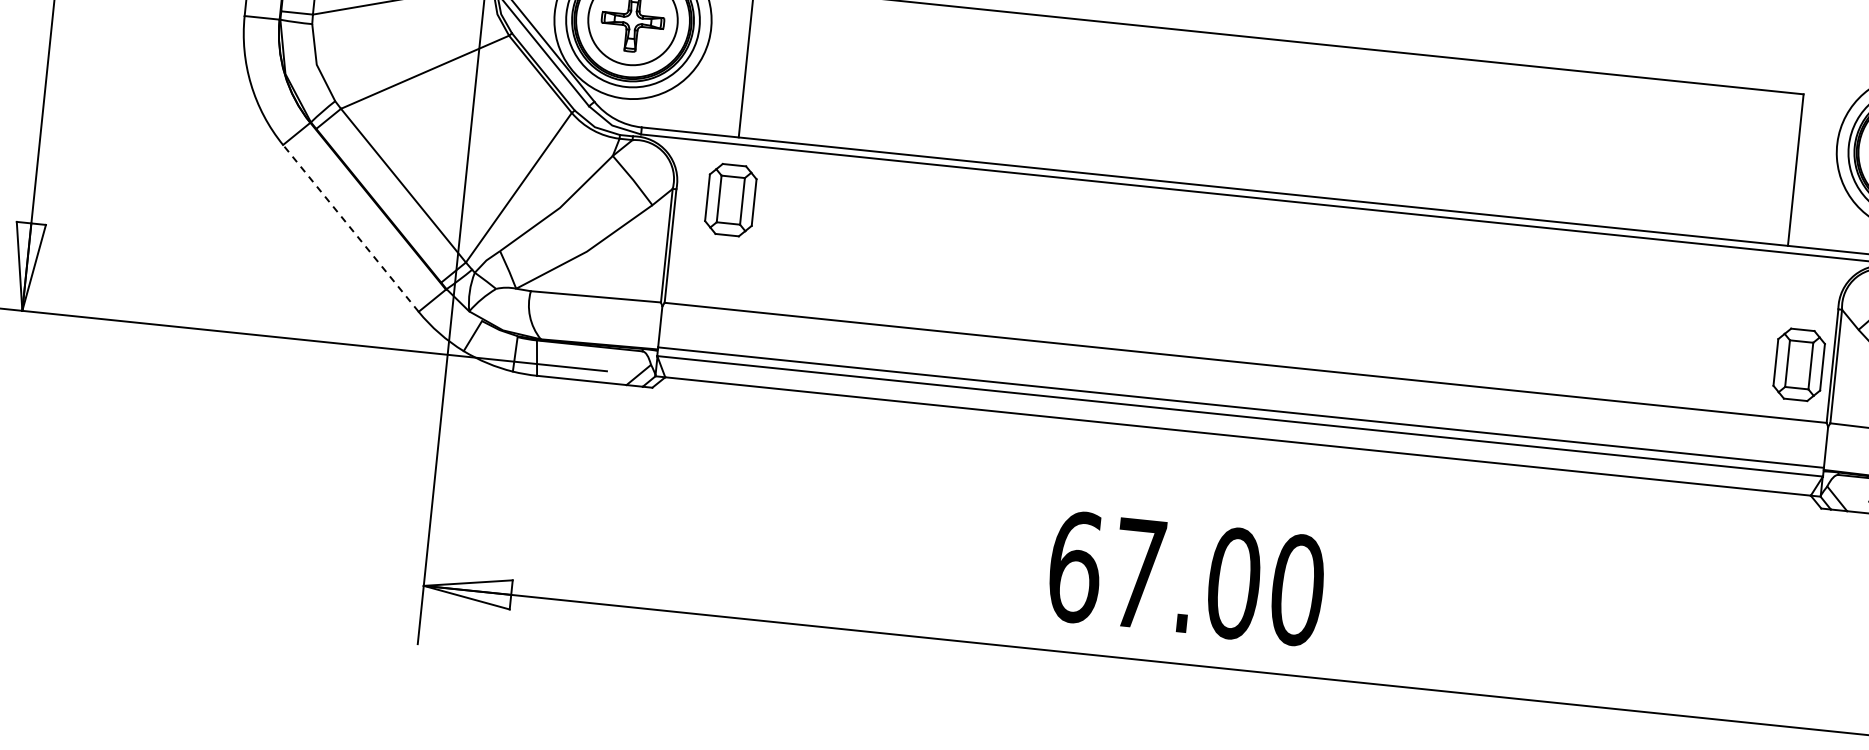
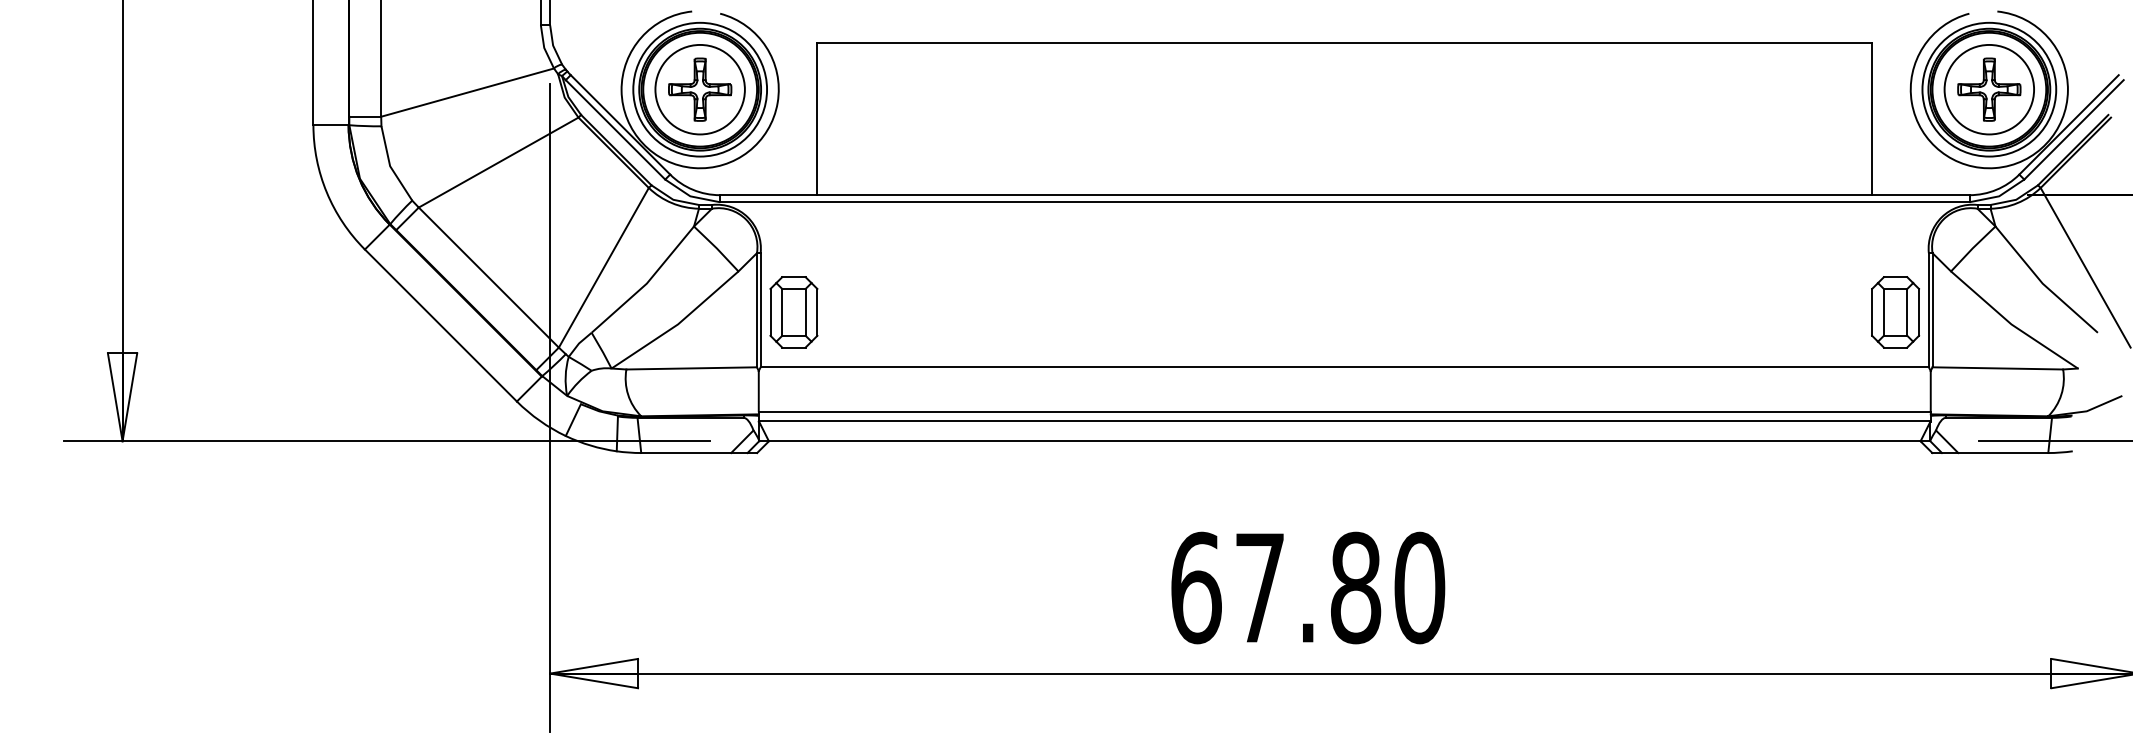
part: (730, 200) -> (793, 312), moved
line: (350, 228) -> (440, 325), dashed -> solid
text: (1233, 583) -> (1355, 587), 67.00 -> 67.80

